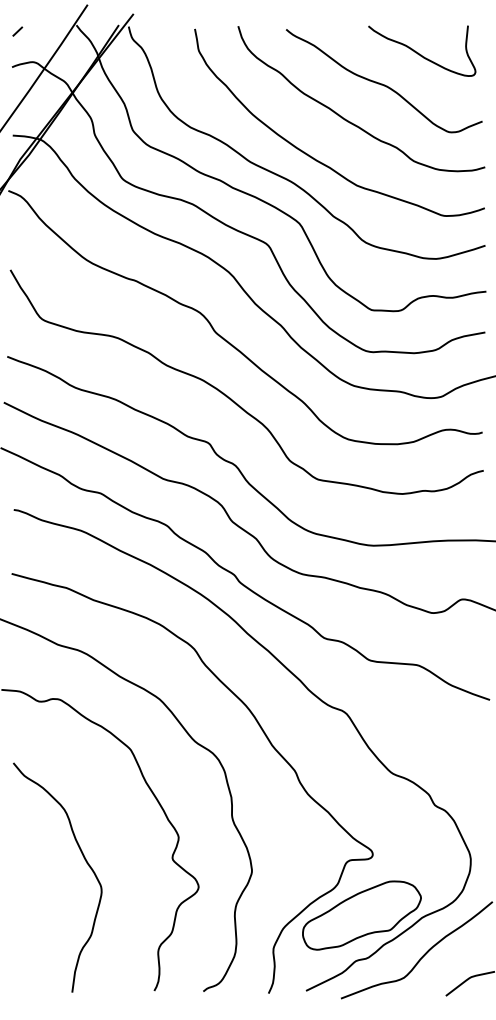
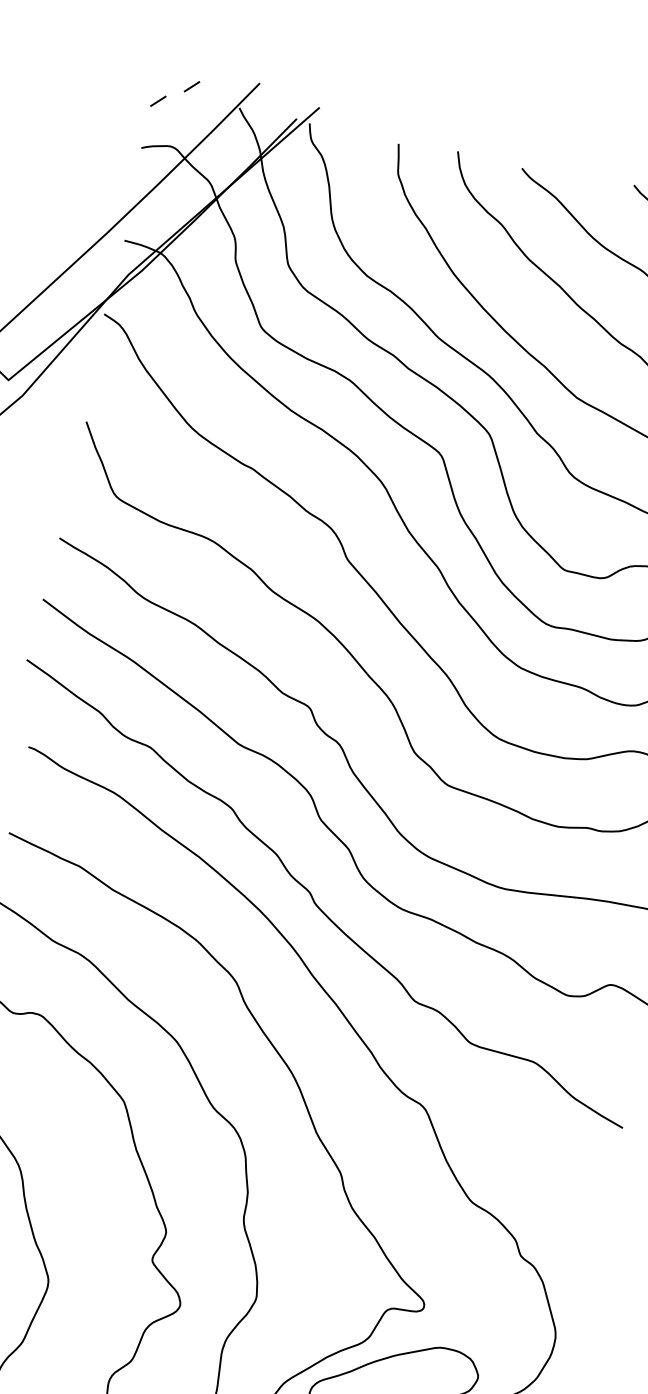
line: (39, 16) -> (191, 86), added

